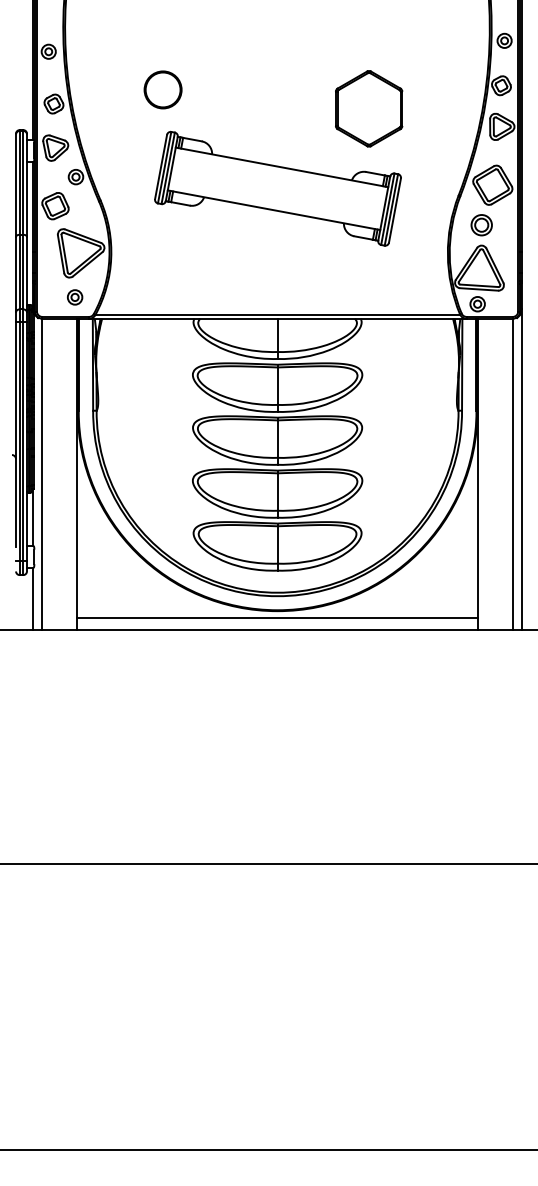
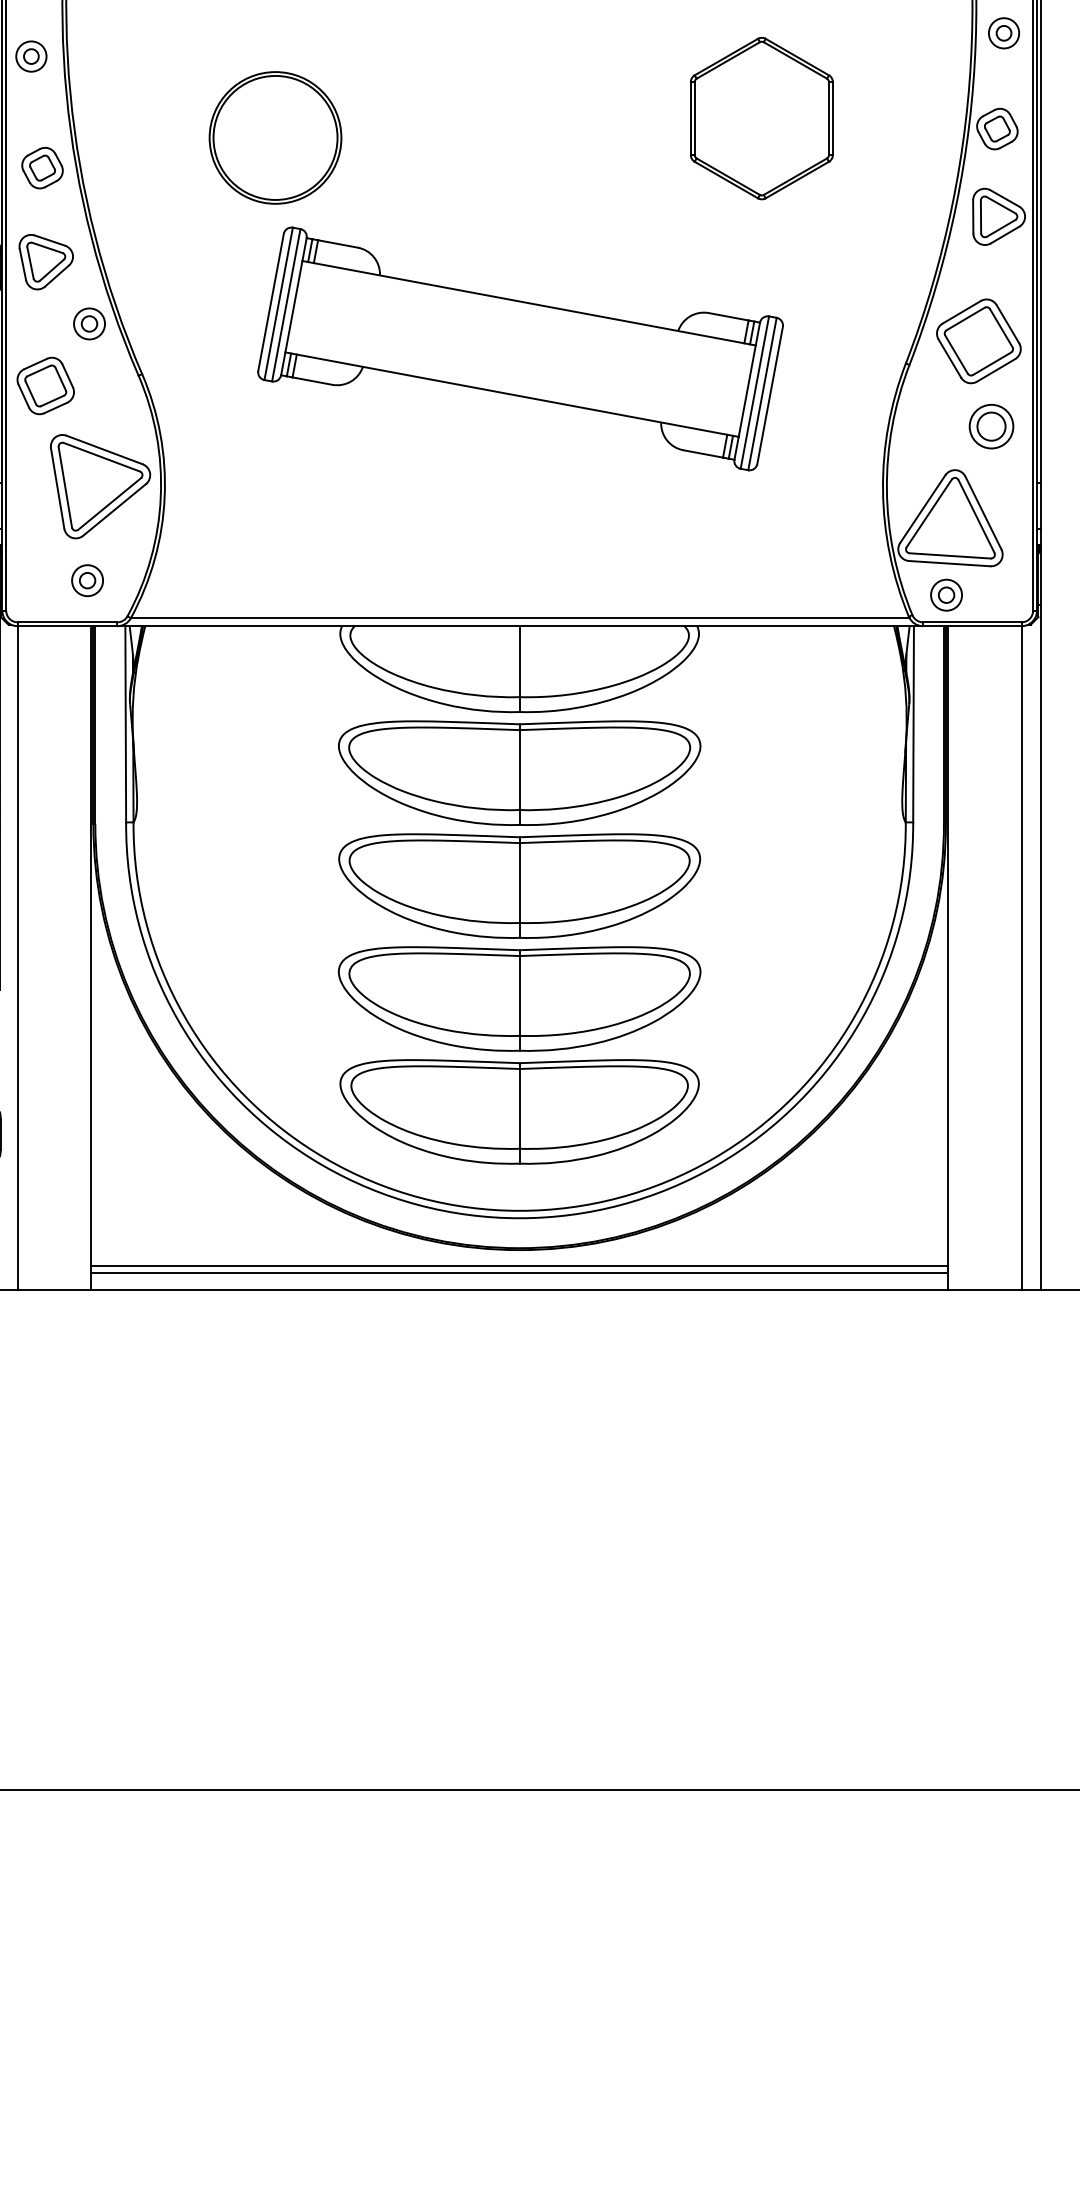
part: (162, 89) -> (274, 137), size x1.67
part: (369, 108) -> (762, 117), moved
part: (481, 225) -> (991, 427), moved
line: (277, 622) -> (519, 1274), added

